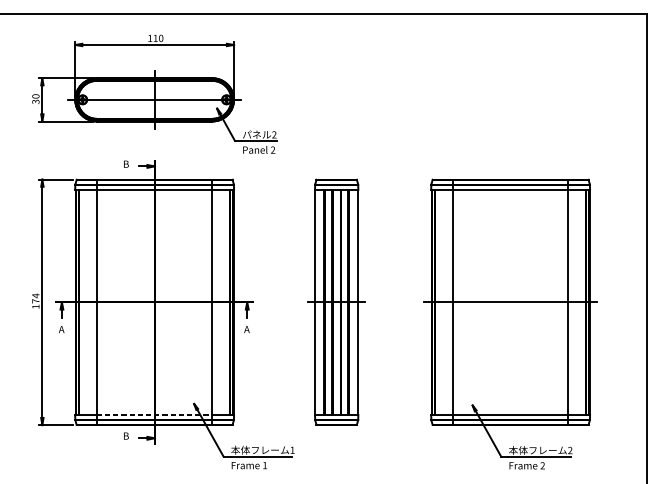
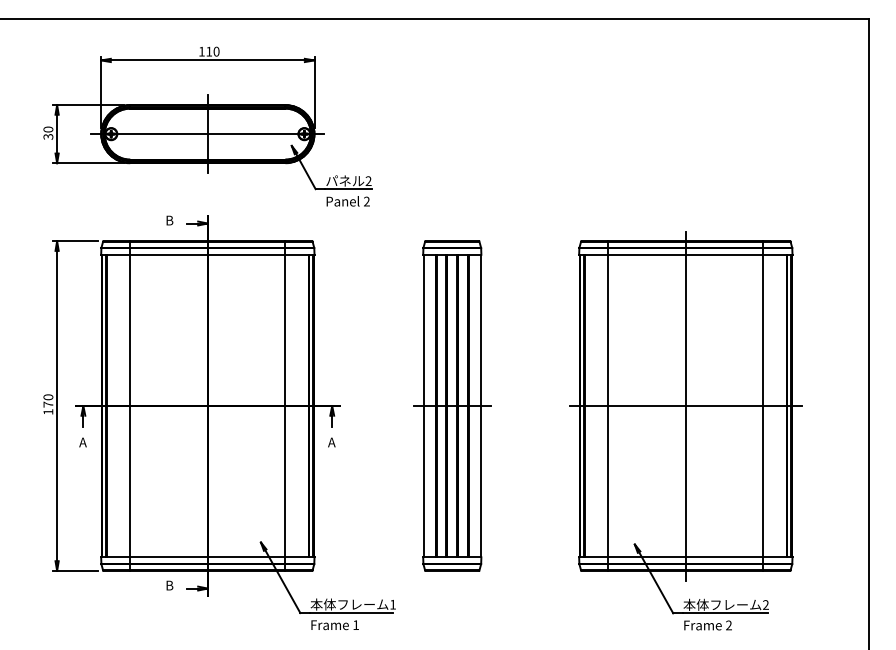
text: (35, 295) -> (48, 397), 174 -> 170
line: (510, 301) -> (685, 405), added
line: (154, 415) -> (207, 557), dashed -> solid

